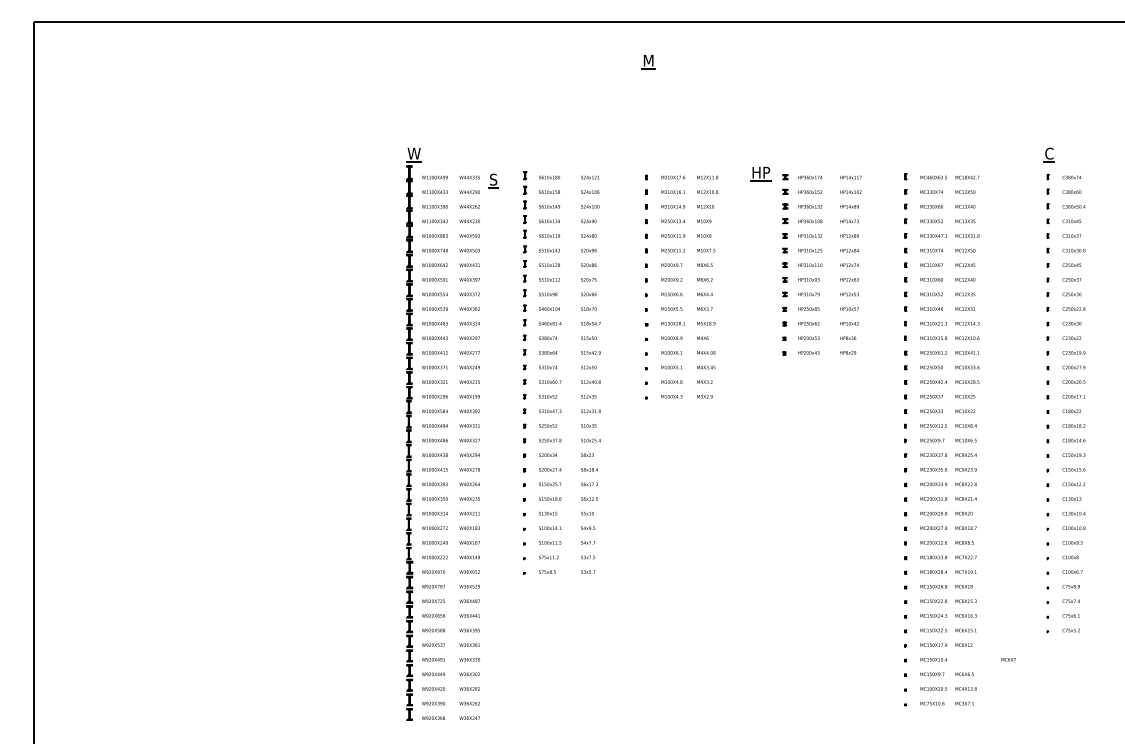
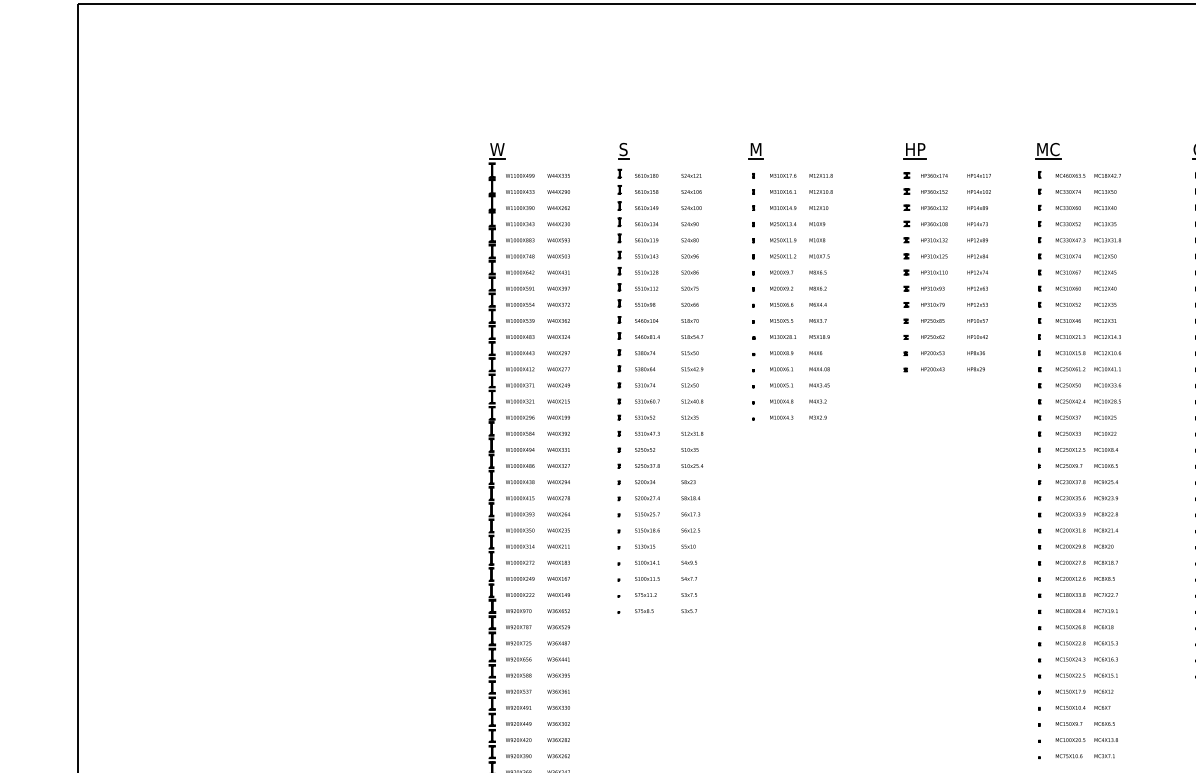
part: (648, 61) -> (755, 150), moved
part: (913, 154) -> (1048, 150), added
part: (760, 173) -> (914, 150), moved
part: (493, 180) -> (623, 150), moved
text: (1008, 659) -> (1102, 707), moved

